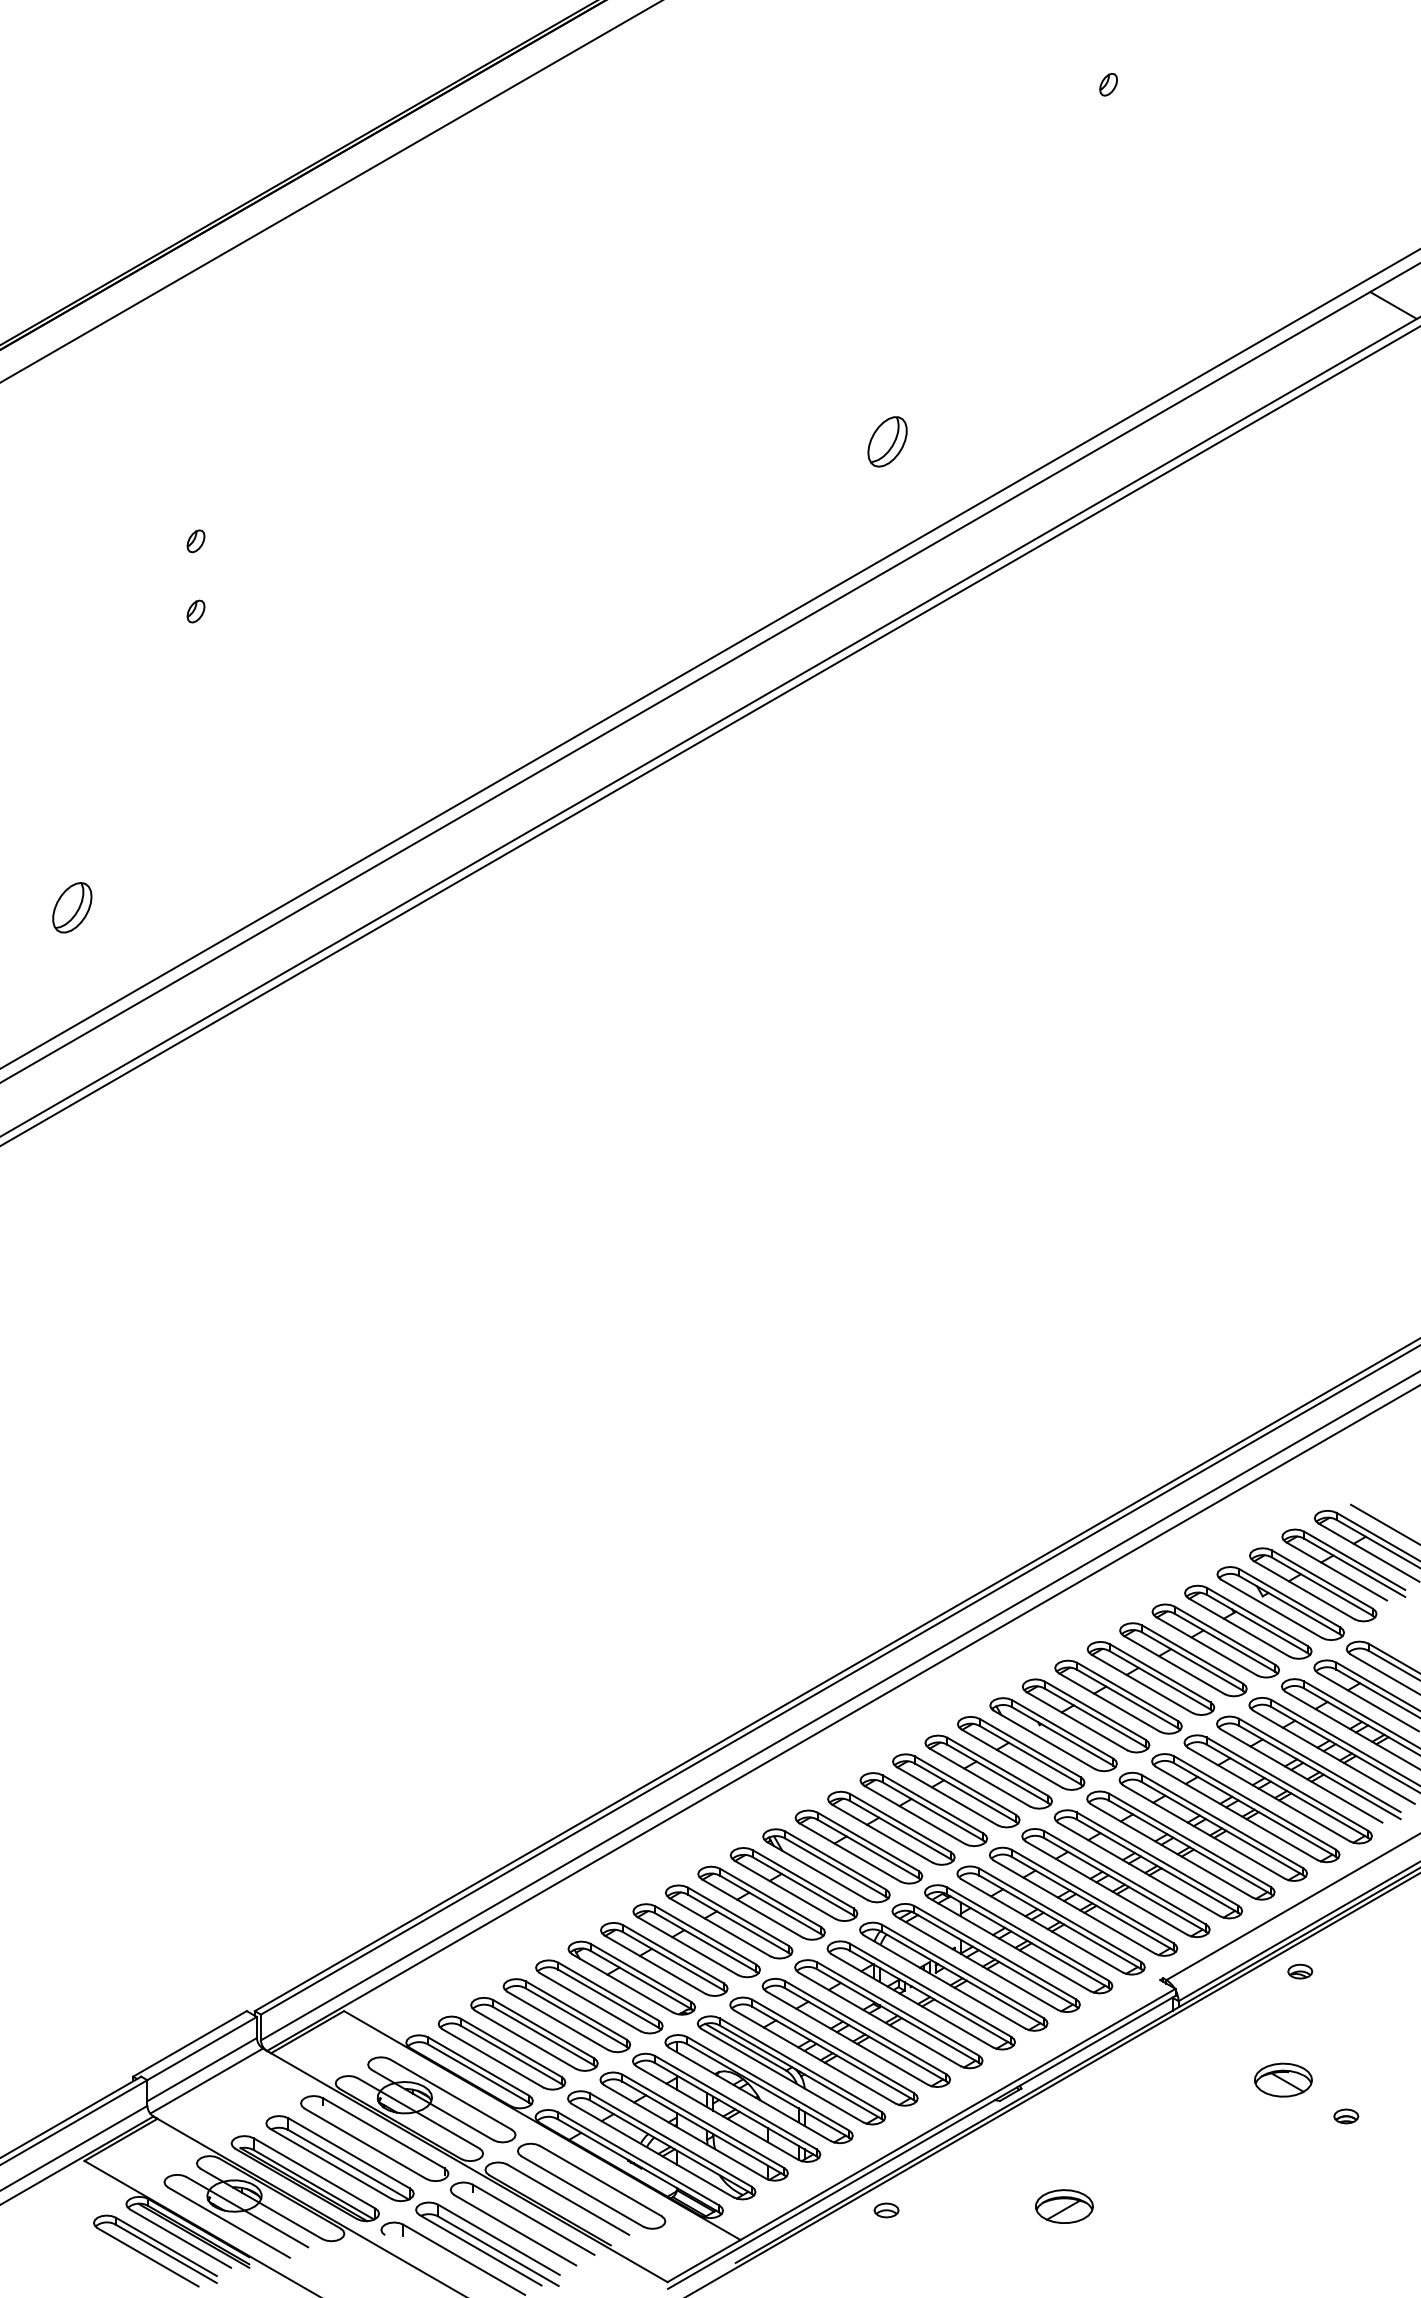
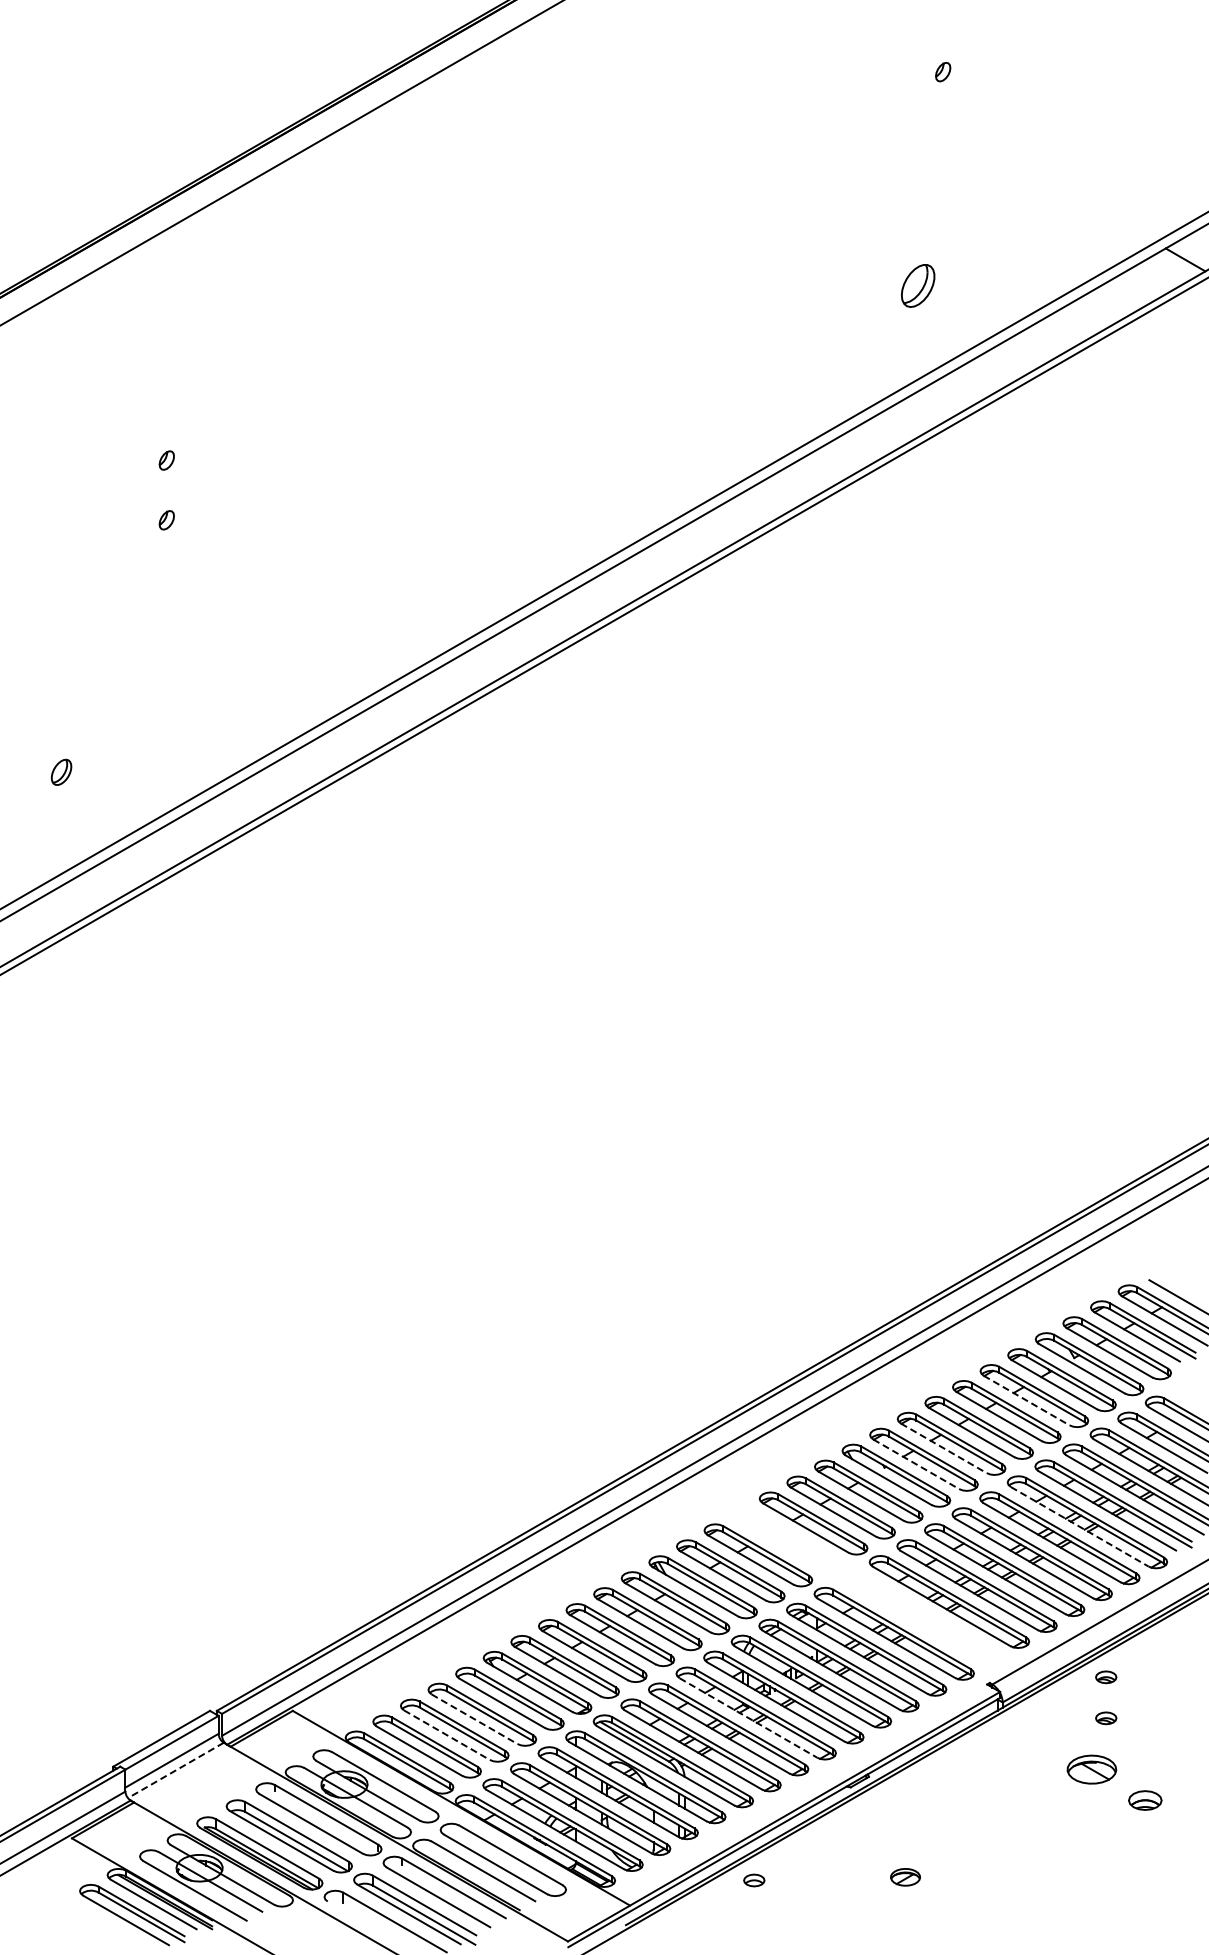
part: (886, 441) -> (917, 285), moved
part: (72, 908) -> (61, 772), size x0.6
line: (1206, 1646) -> (1026, 1400), solid -> dashed
line: (1108, 1702) -> (943, 1448), solid -> dashed
line: (1077, 1721) -> (916, 1464), solid -> dashed
line: (1270, 1795) -> (1080, 1527), solid -> dashed
part: (1018, 1863) -> (866, 1585), removed
line: (879, 2020) -> (748, 1718), solid -> dashed
part: (1300, 2020) -> (1106, 1718), added
line: (557, 2021) -> (474, 1719), solid -> dashed
line: (524, 2040) -> (446, 1735), solid -> dashed
line: (206, 2081) -> (175, 1770), solid -> dashed
part: (1346, 2116) -> (1145, 1800), size x1.6
part: (1064, 2206) -> (905, 1877), size x0.6

